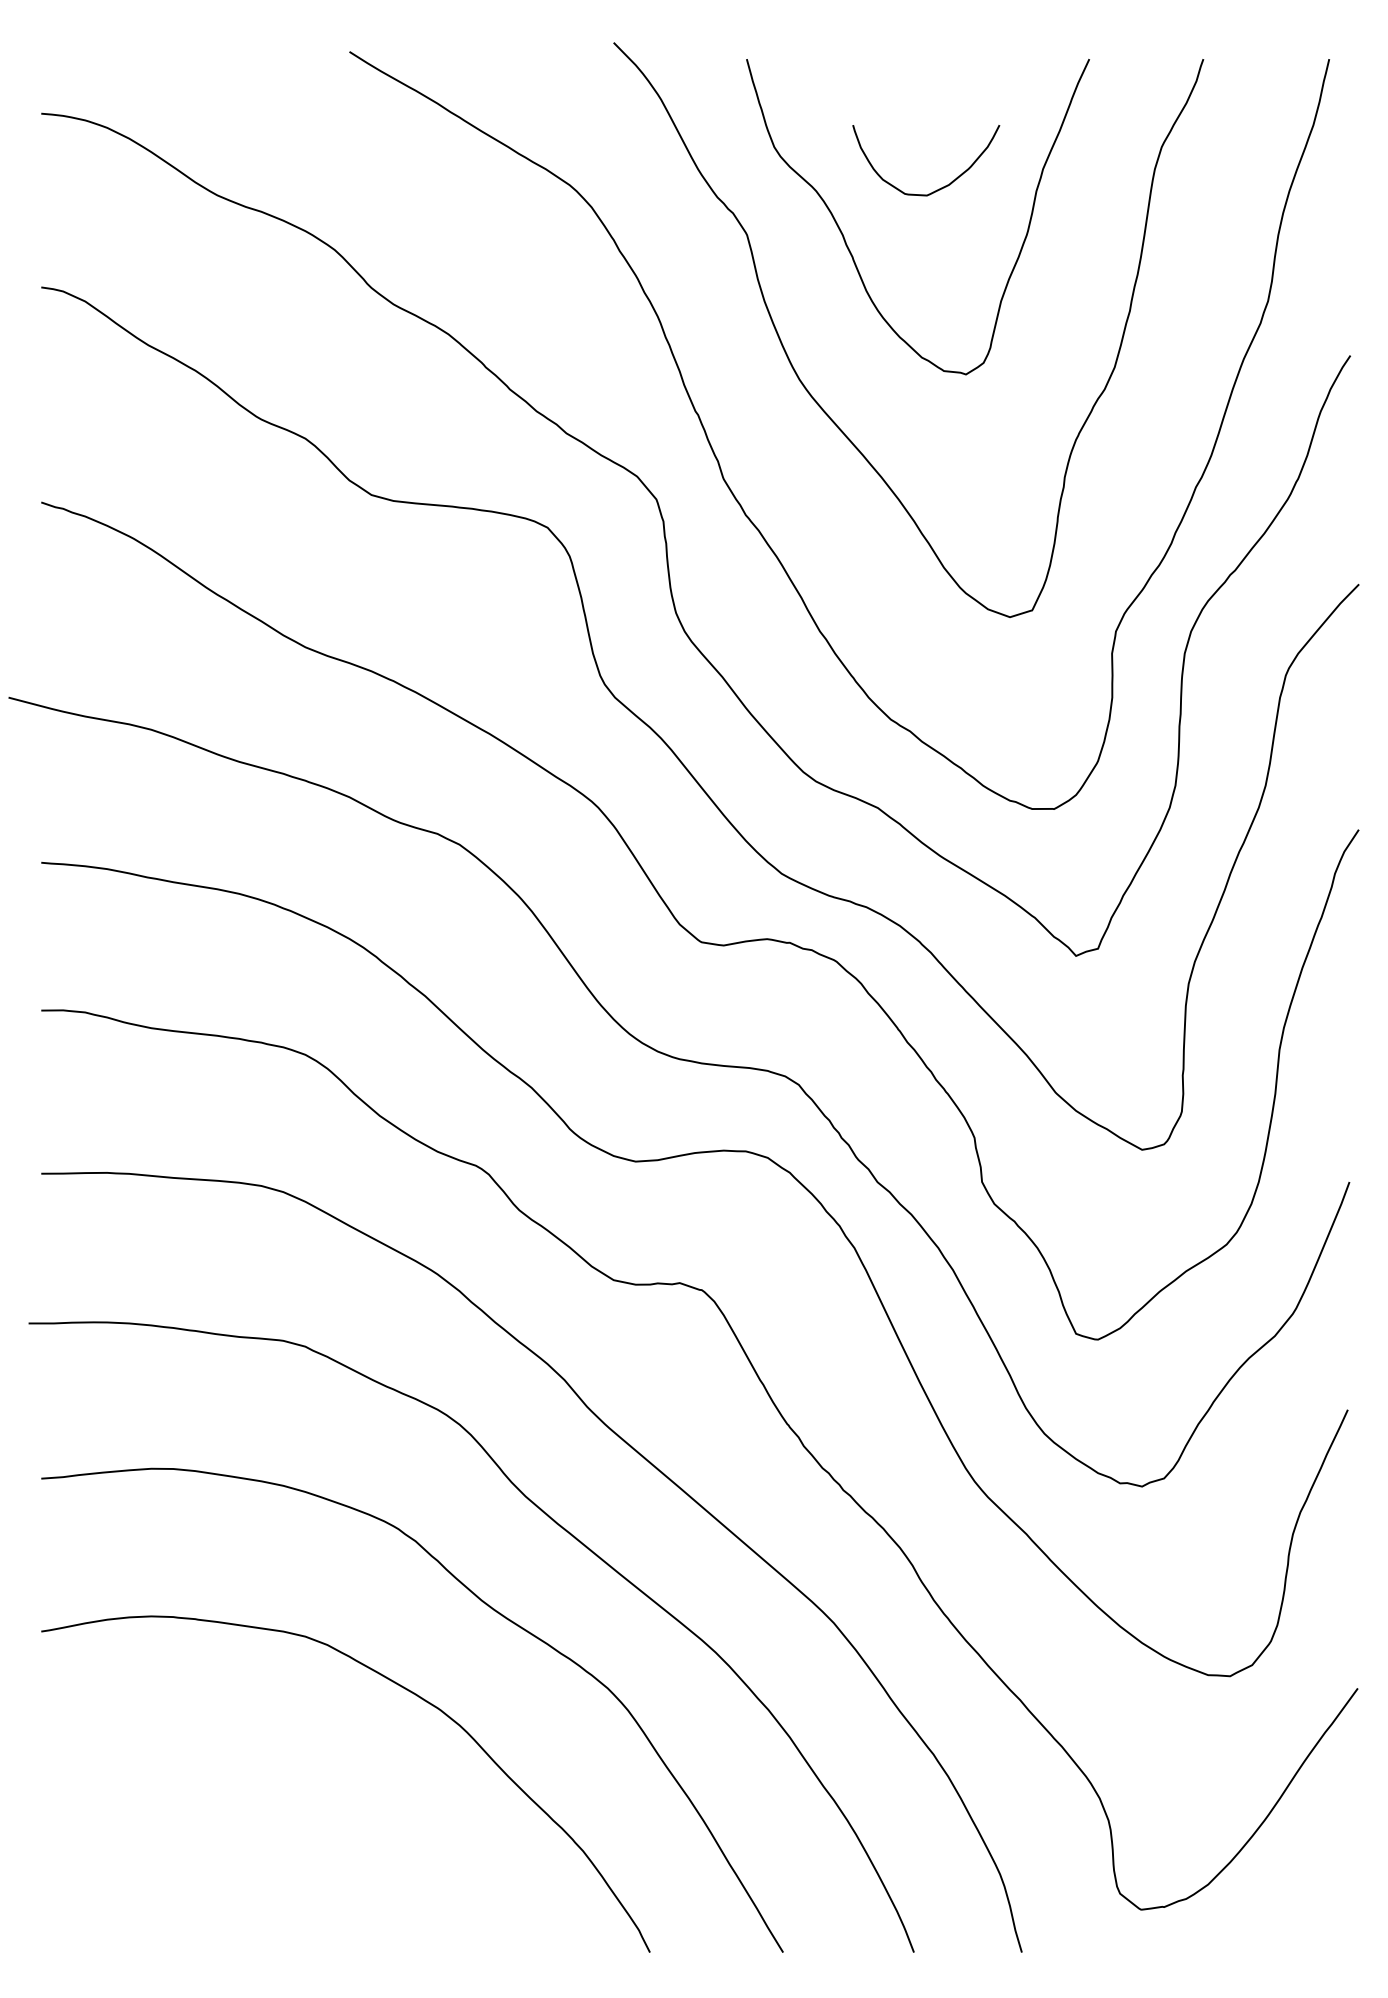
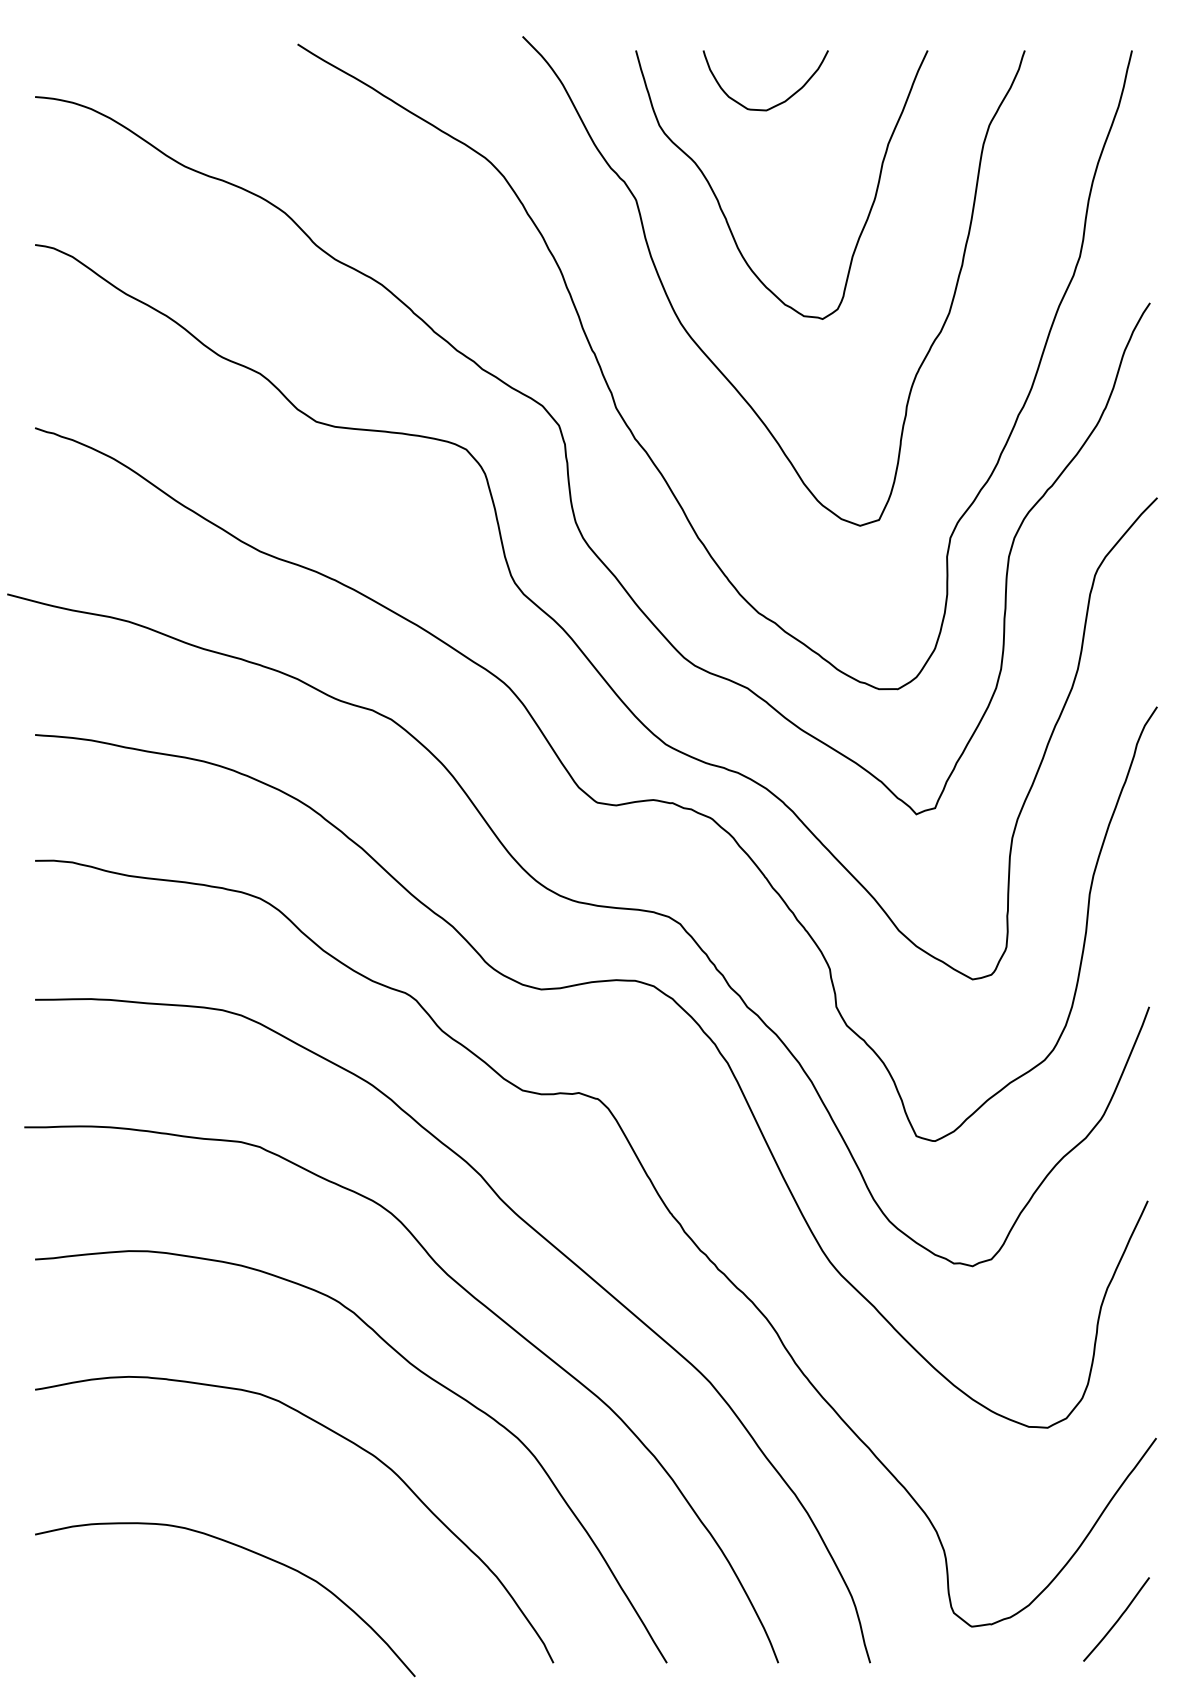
curve: (939, 188) -> (777, 104), moved
curve: (290, 1820) -> (247, 1550), added
curve: (1312, 1900) -> (1117, 1618), added

